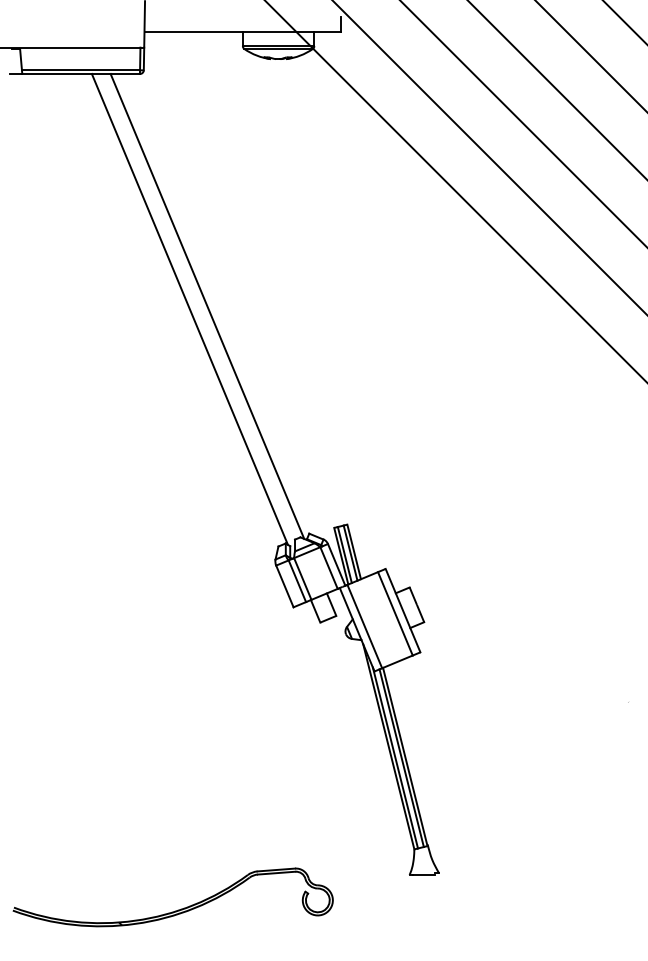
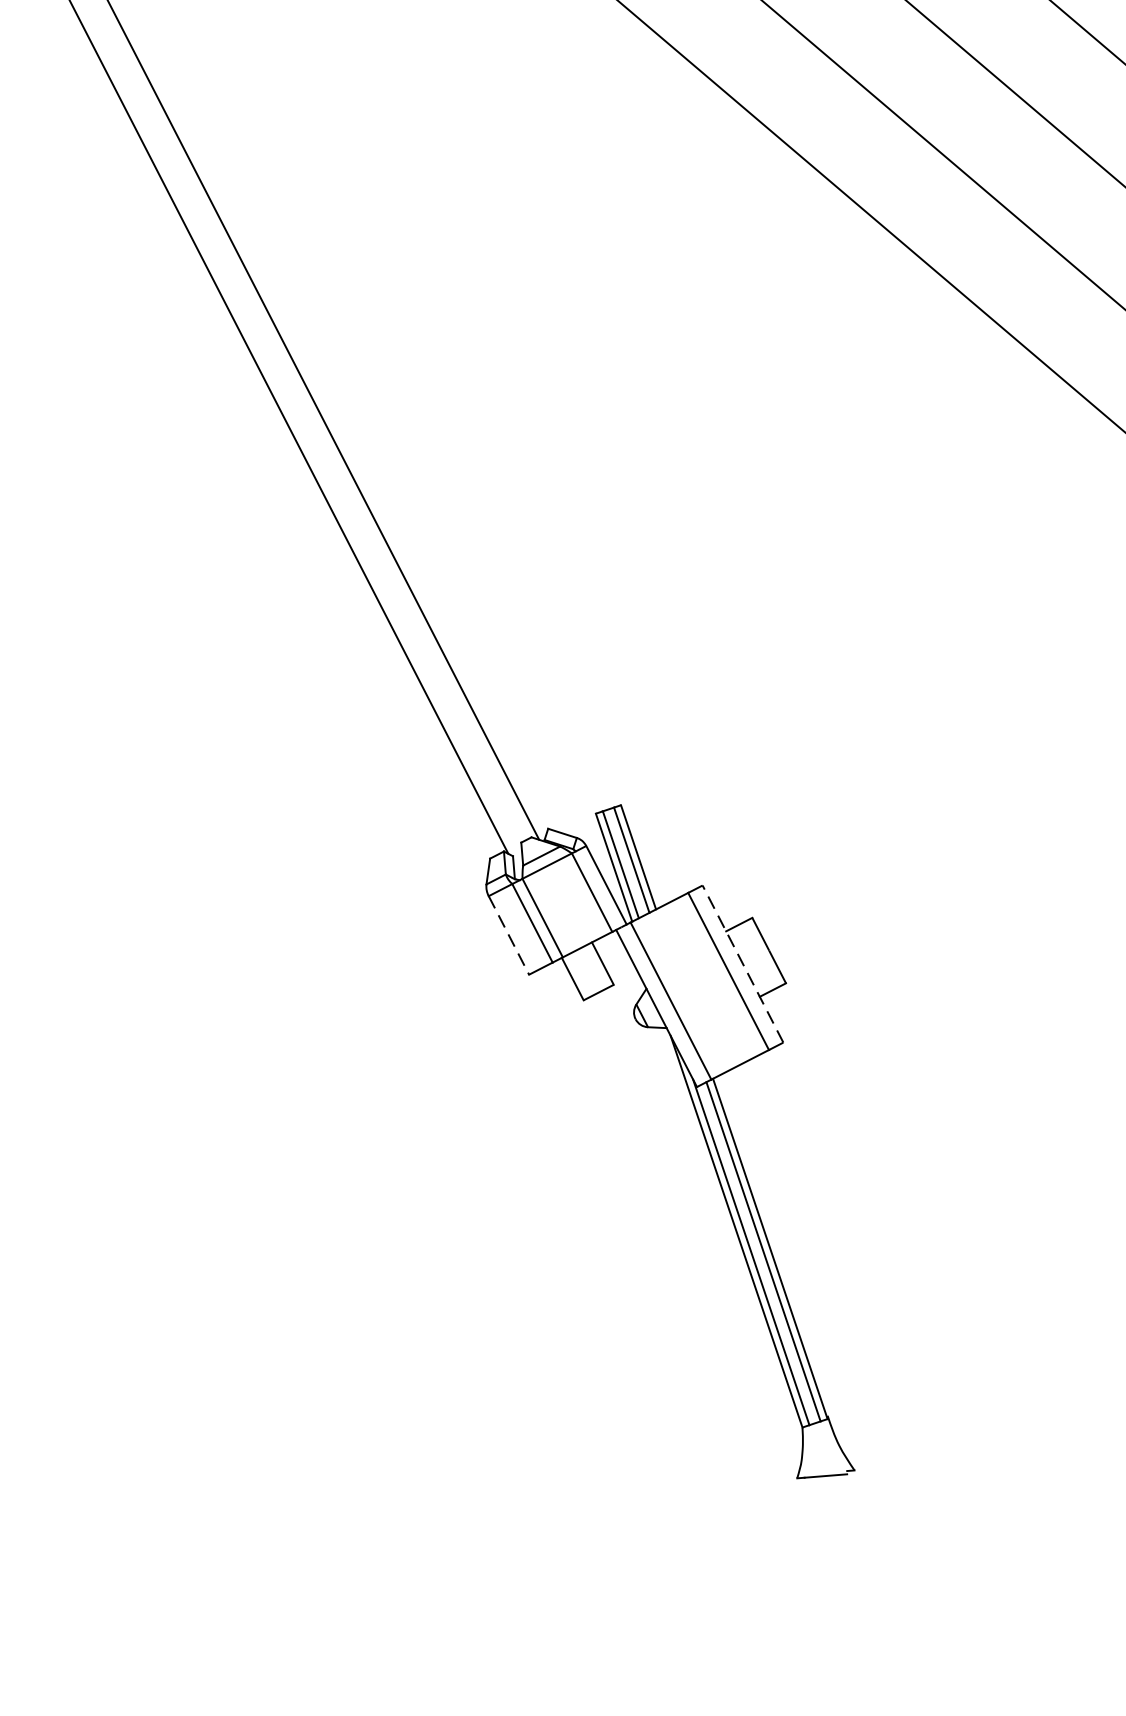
line: (284, 586) -> (508, 935), solid -> dashed
line: (402, 610) -> (741, 963), solid -> dashed
part: (175, 910) -> (346, 1584), removed

